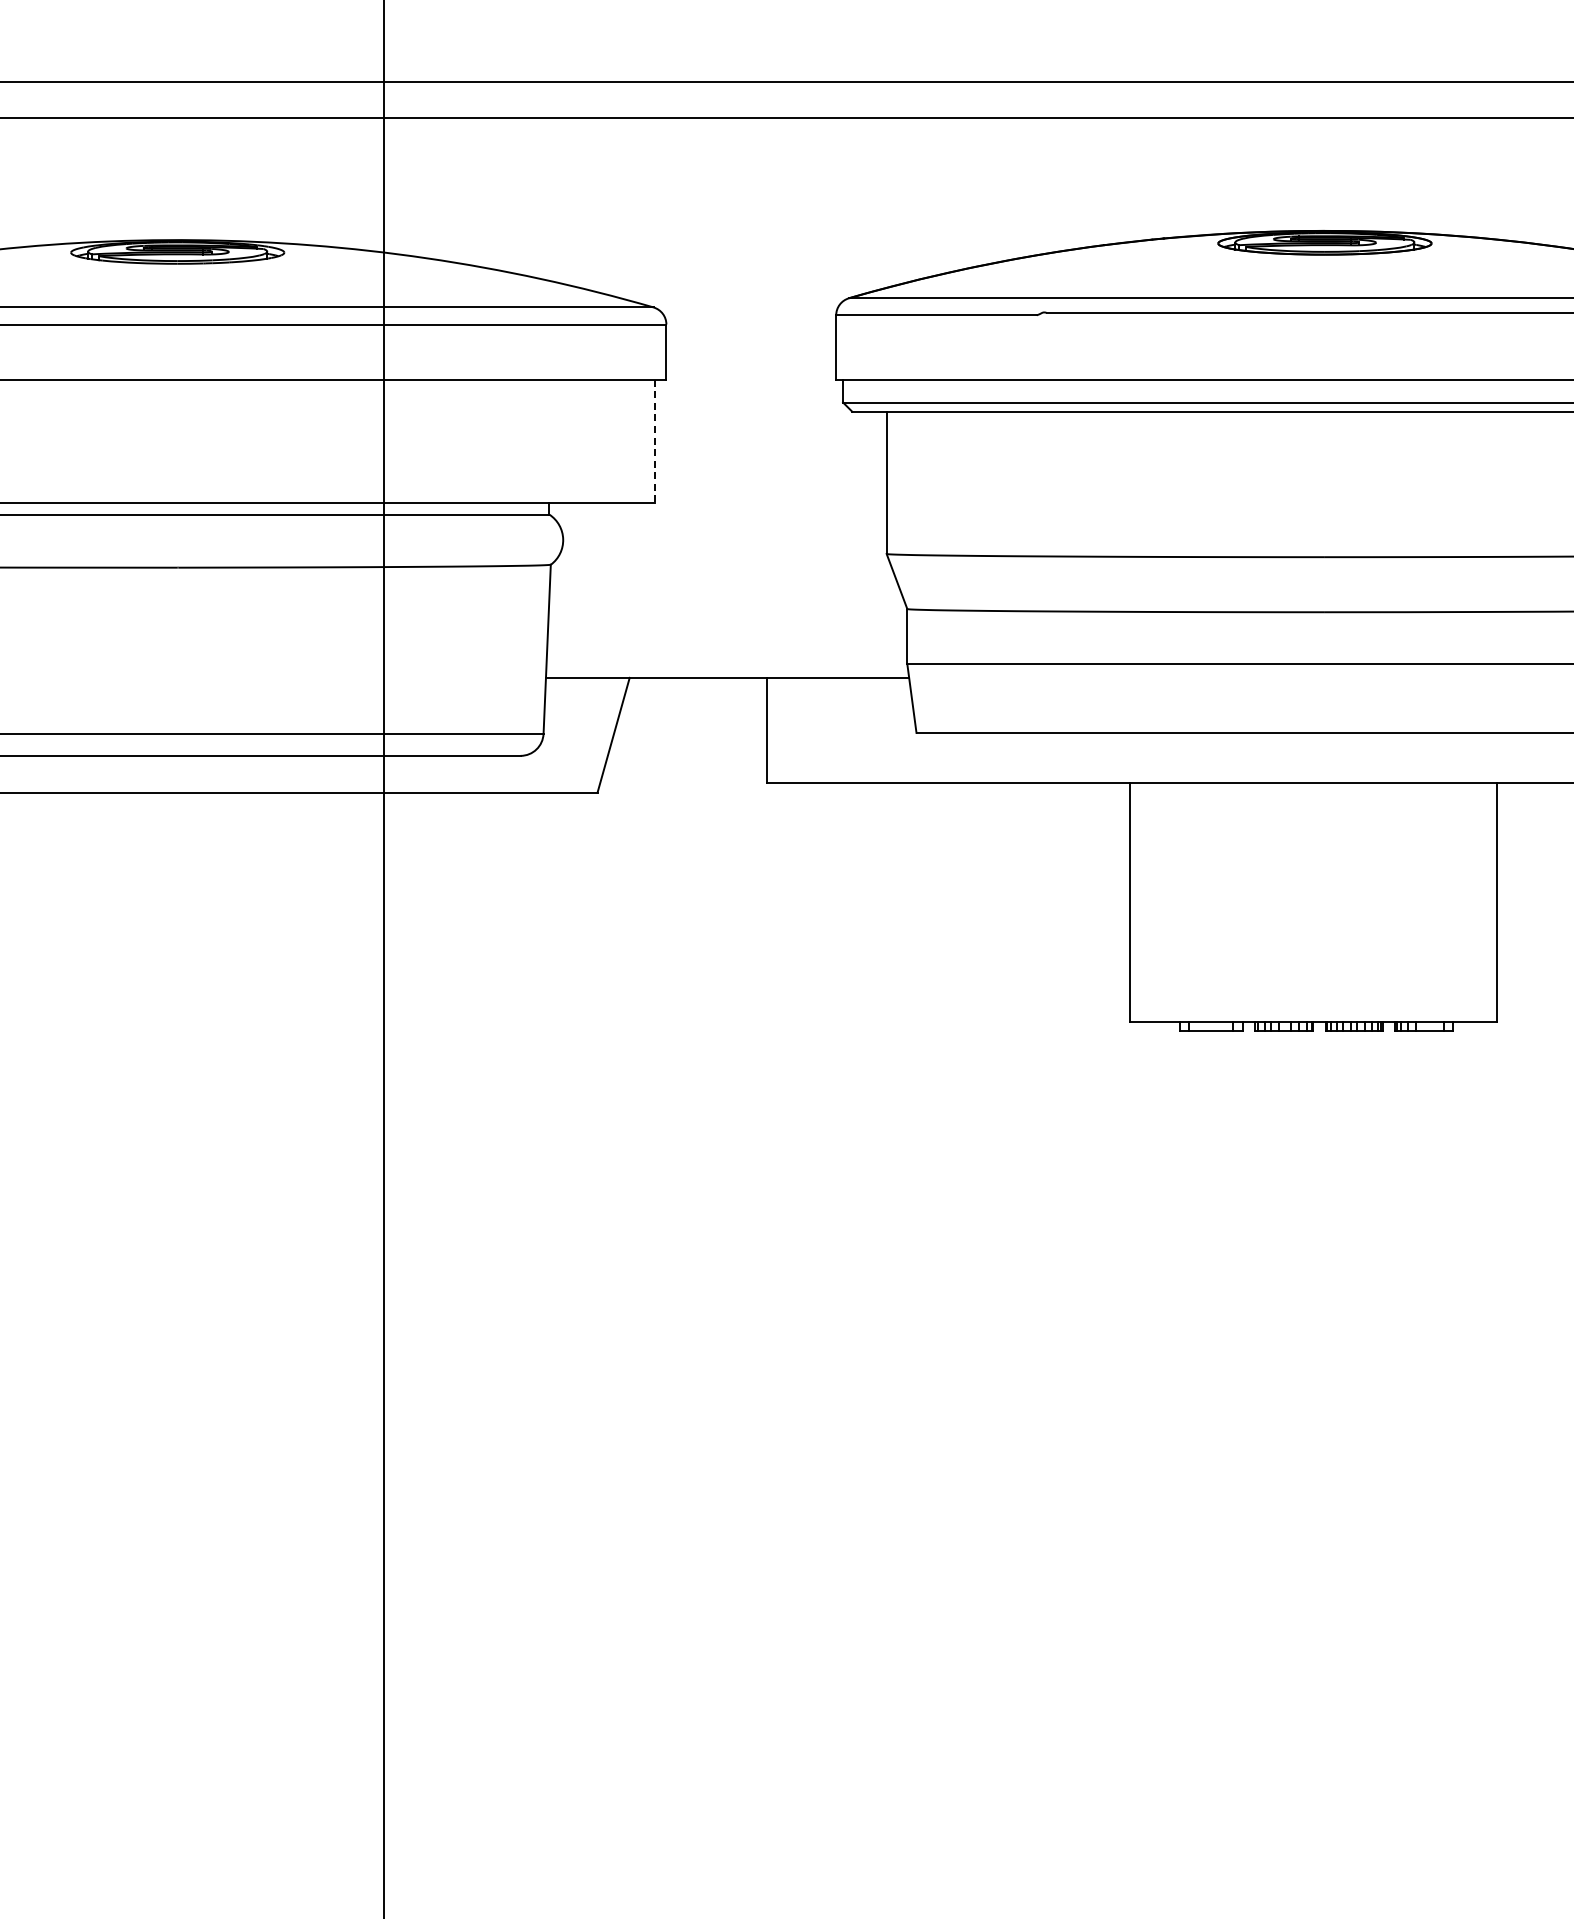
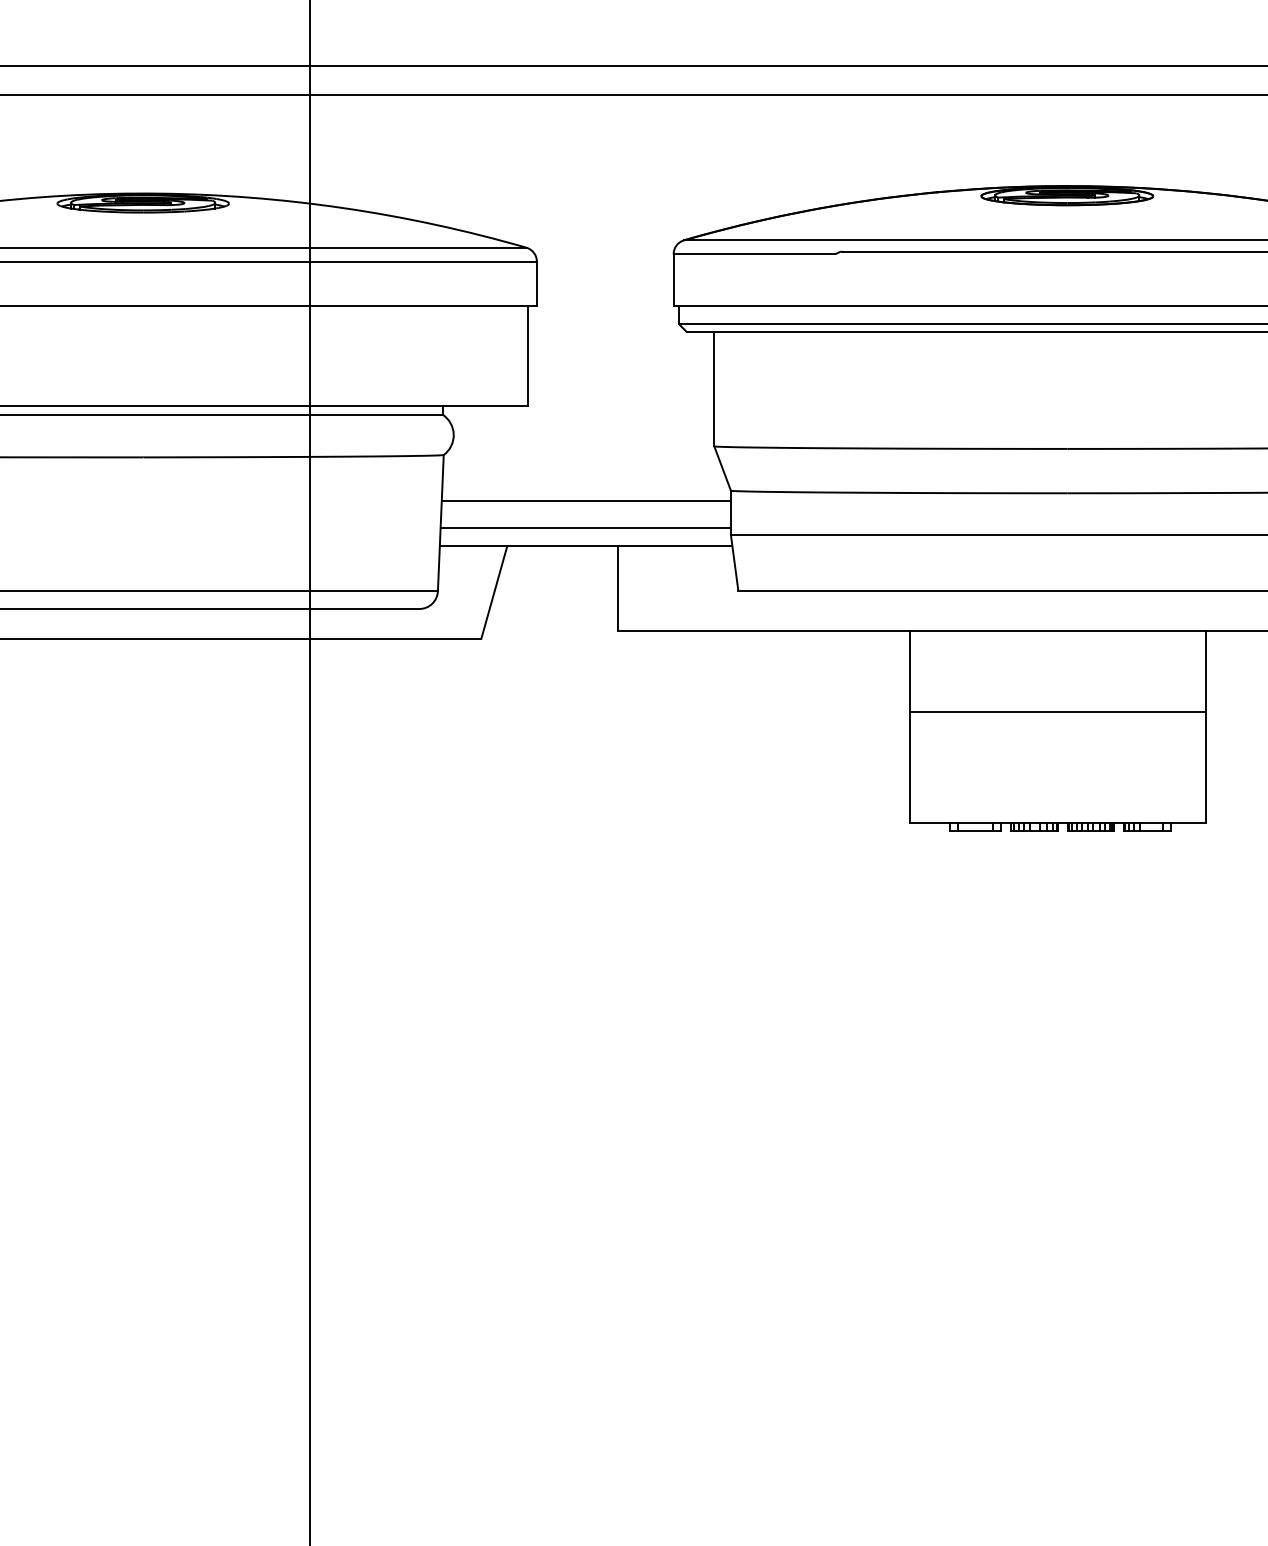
line: (654, 441) -> (527, 355), dashed -> solid
line: (727, 621) -> (586, 500), added
line: (726, 654) -> (585, 527), added
line: (1312, 884) -> (1057, 712), added

